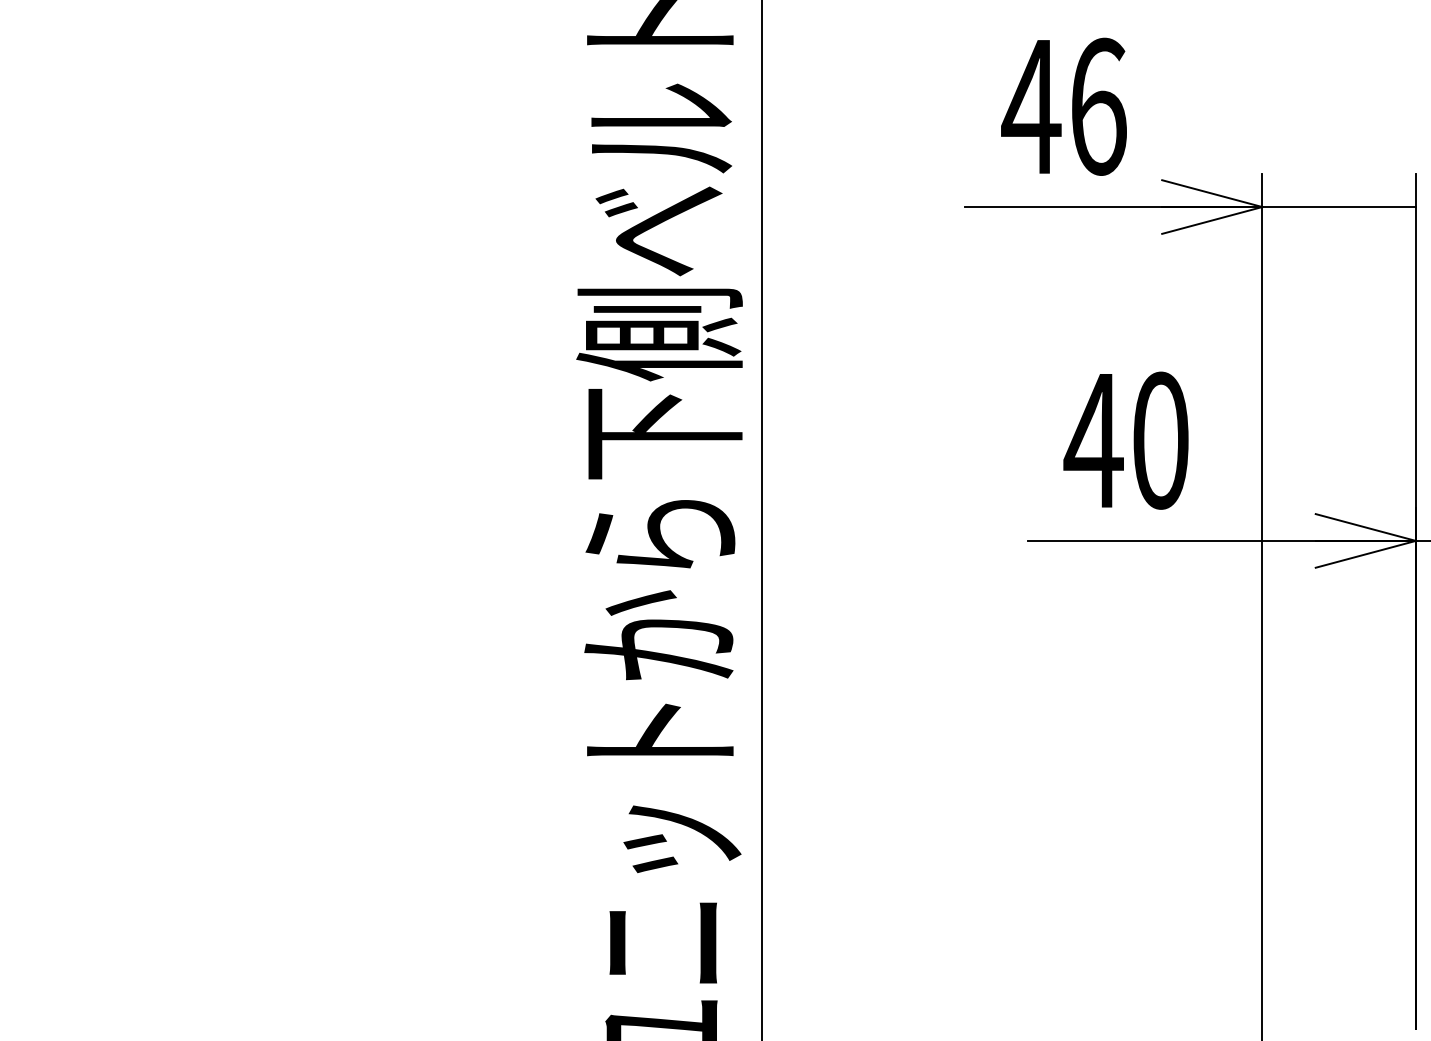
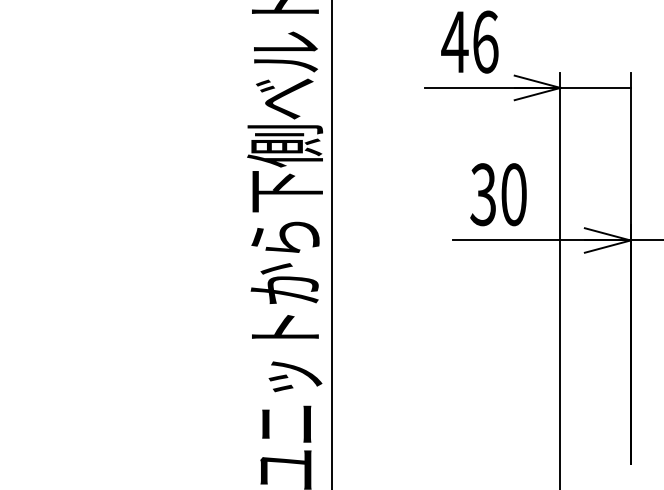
text: (1093, 440) -> (483, 194), 40 -> 30

